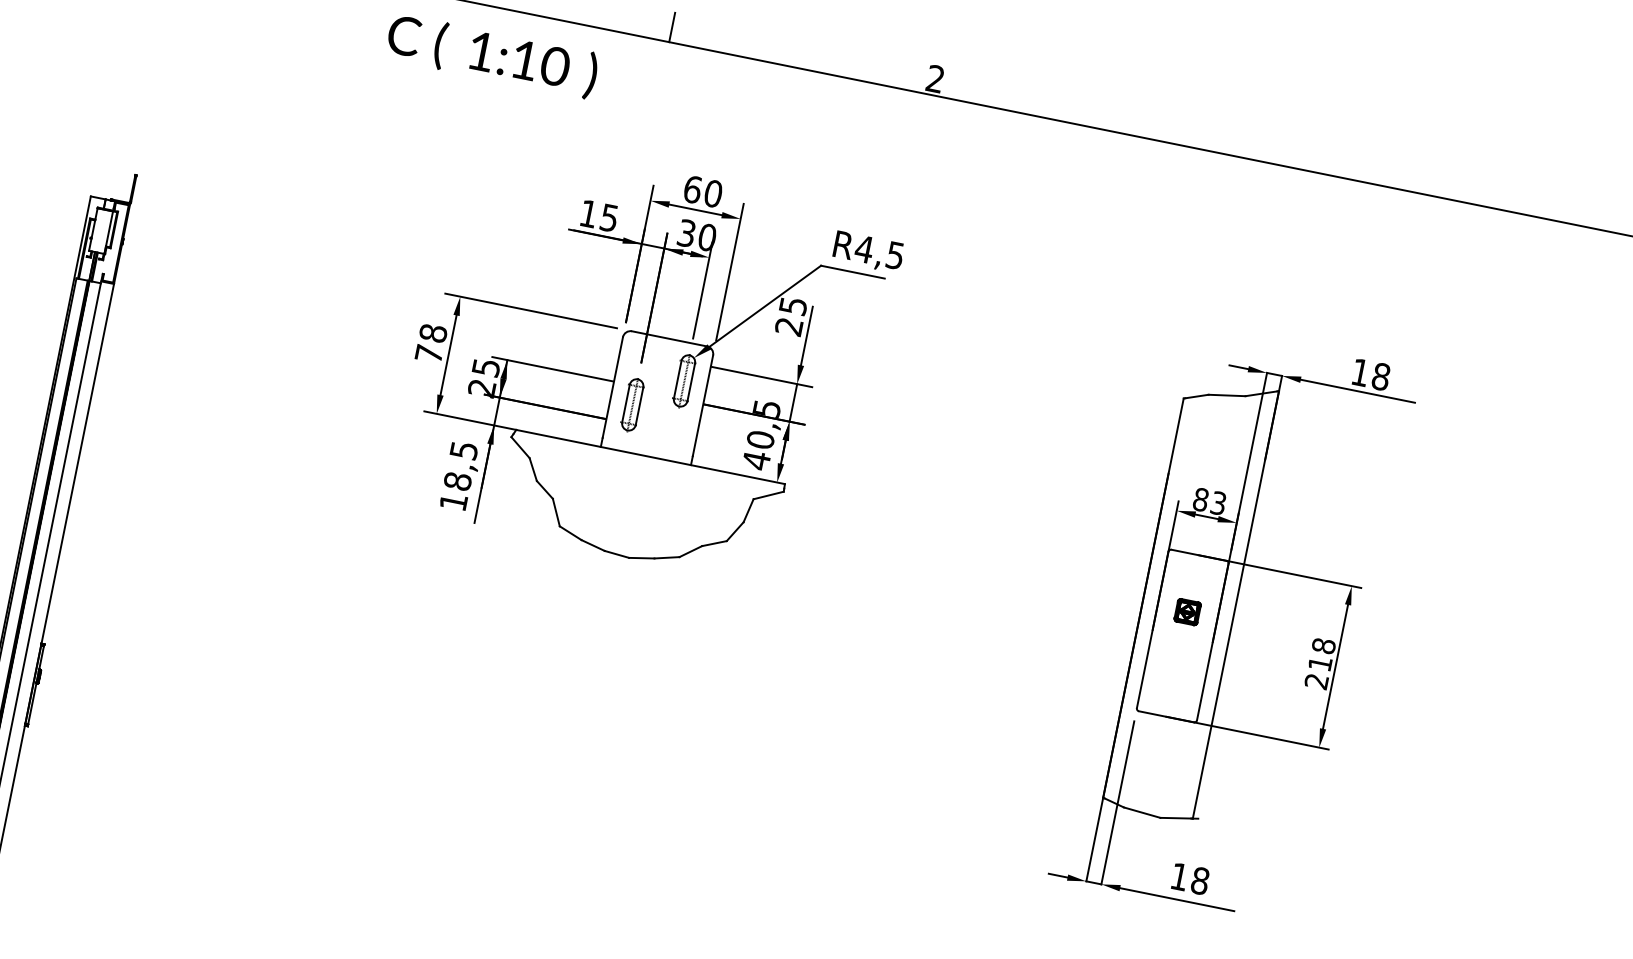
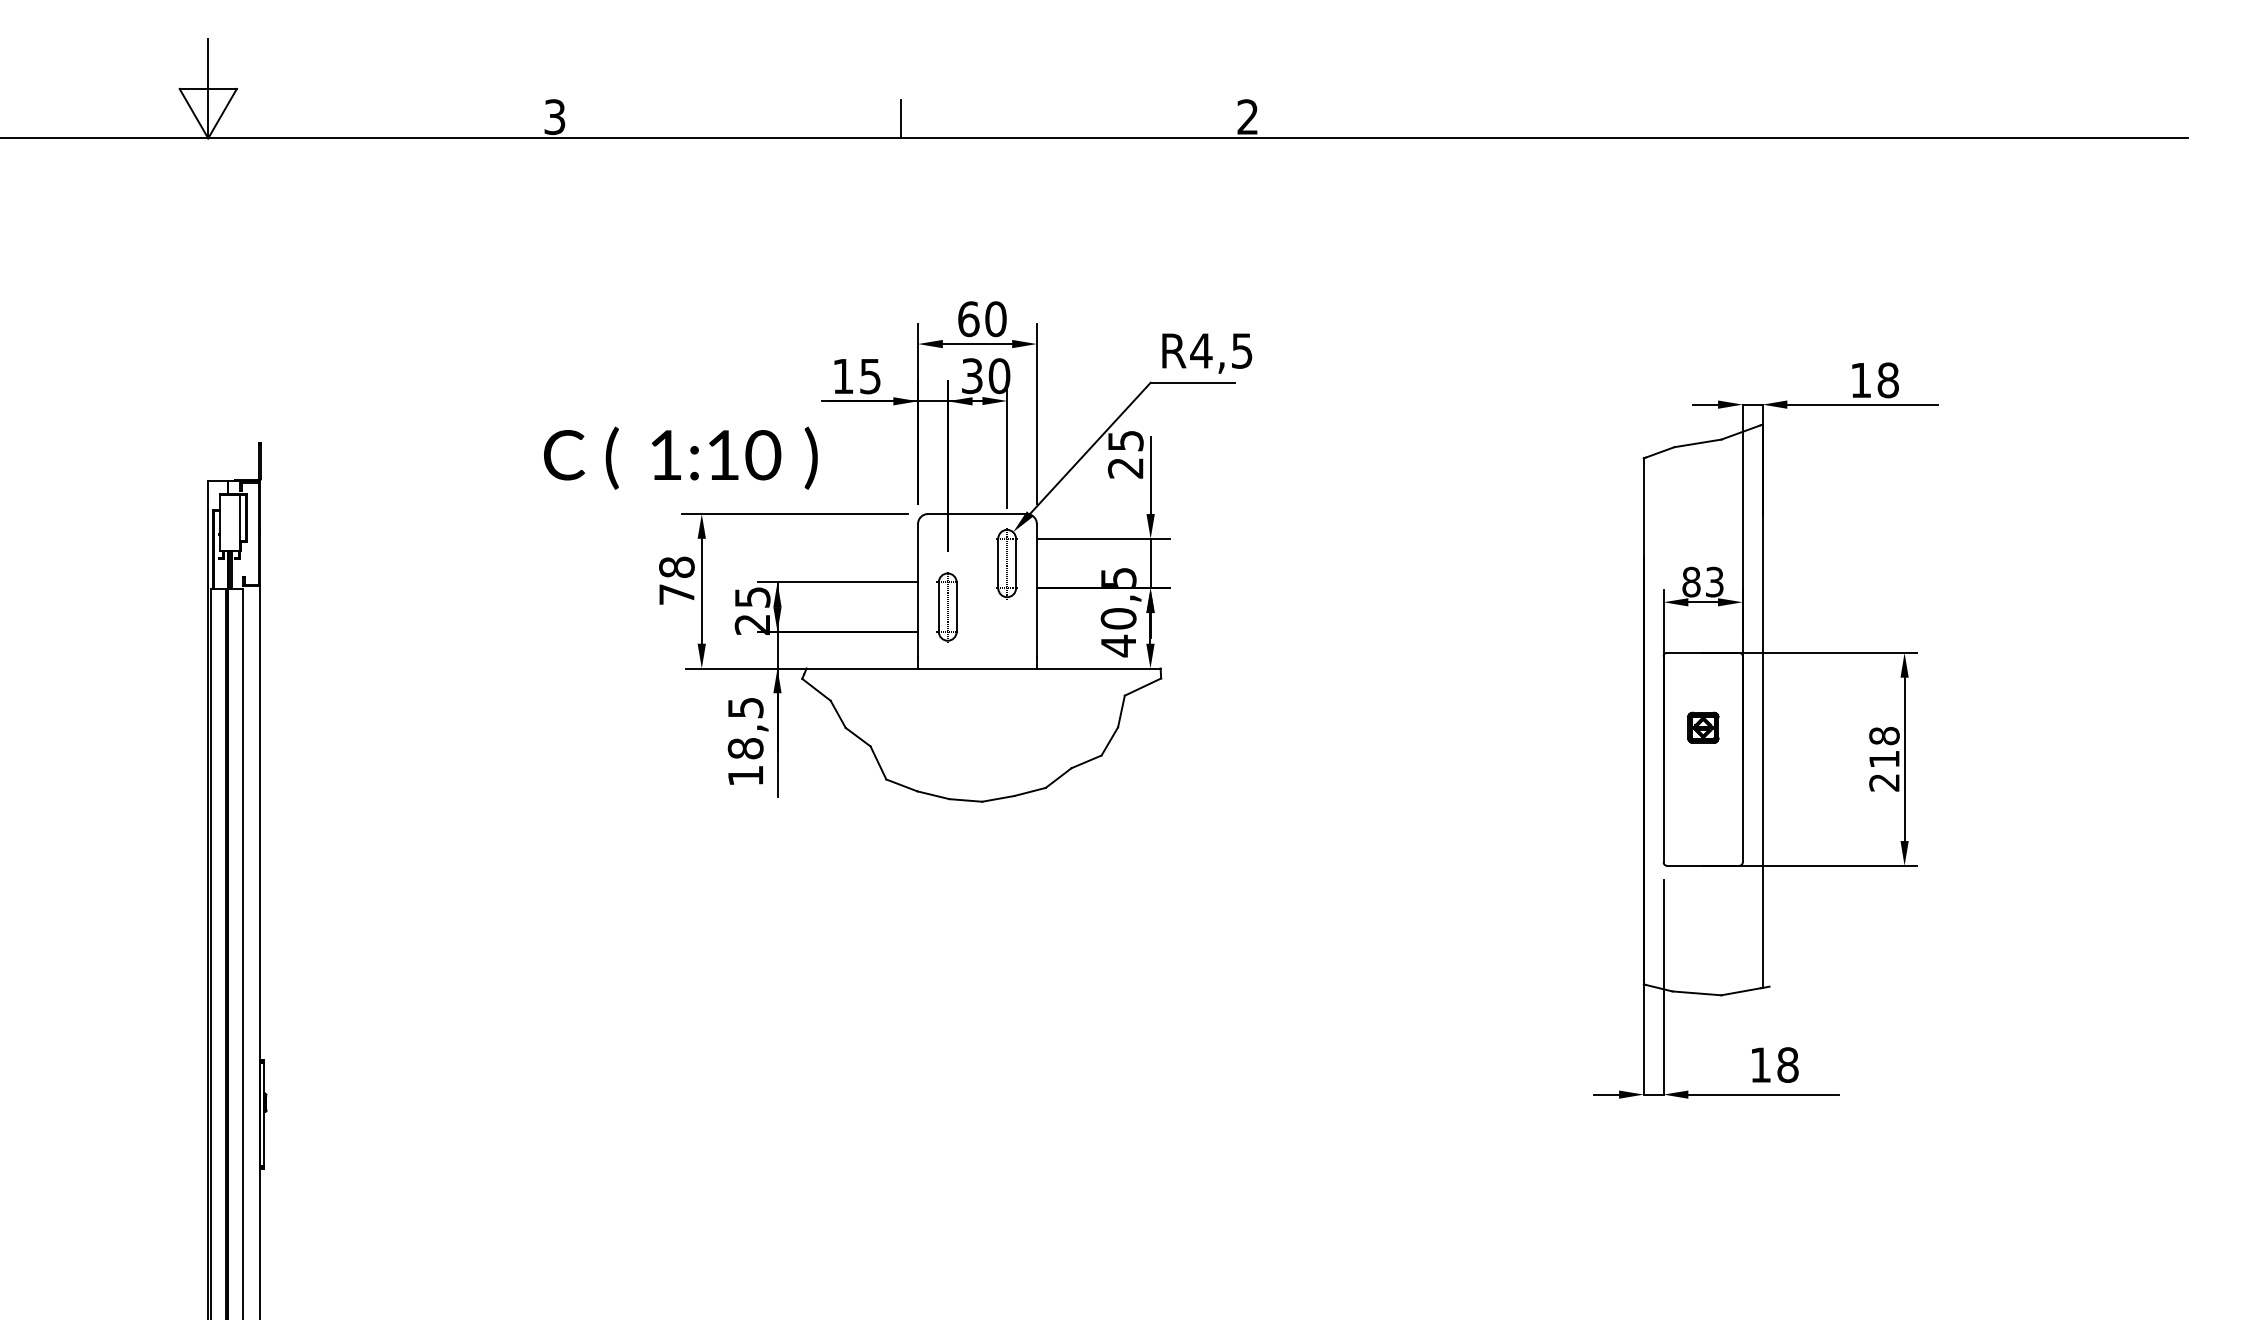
text: (492, 55) -> (680, 457), moved

